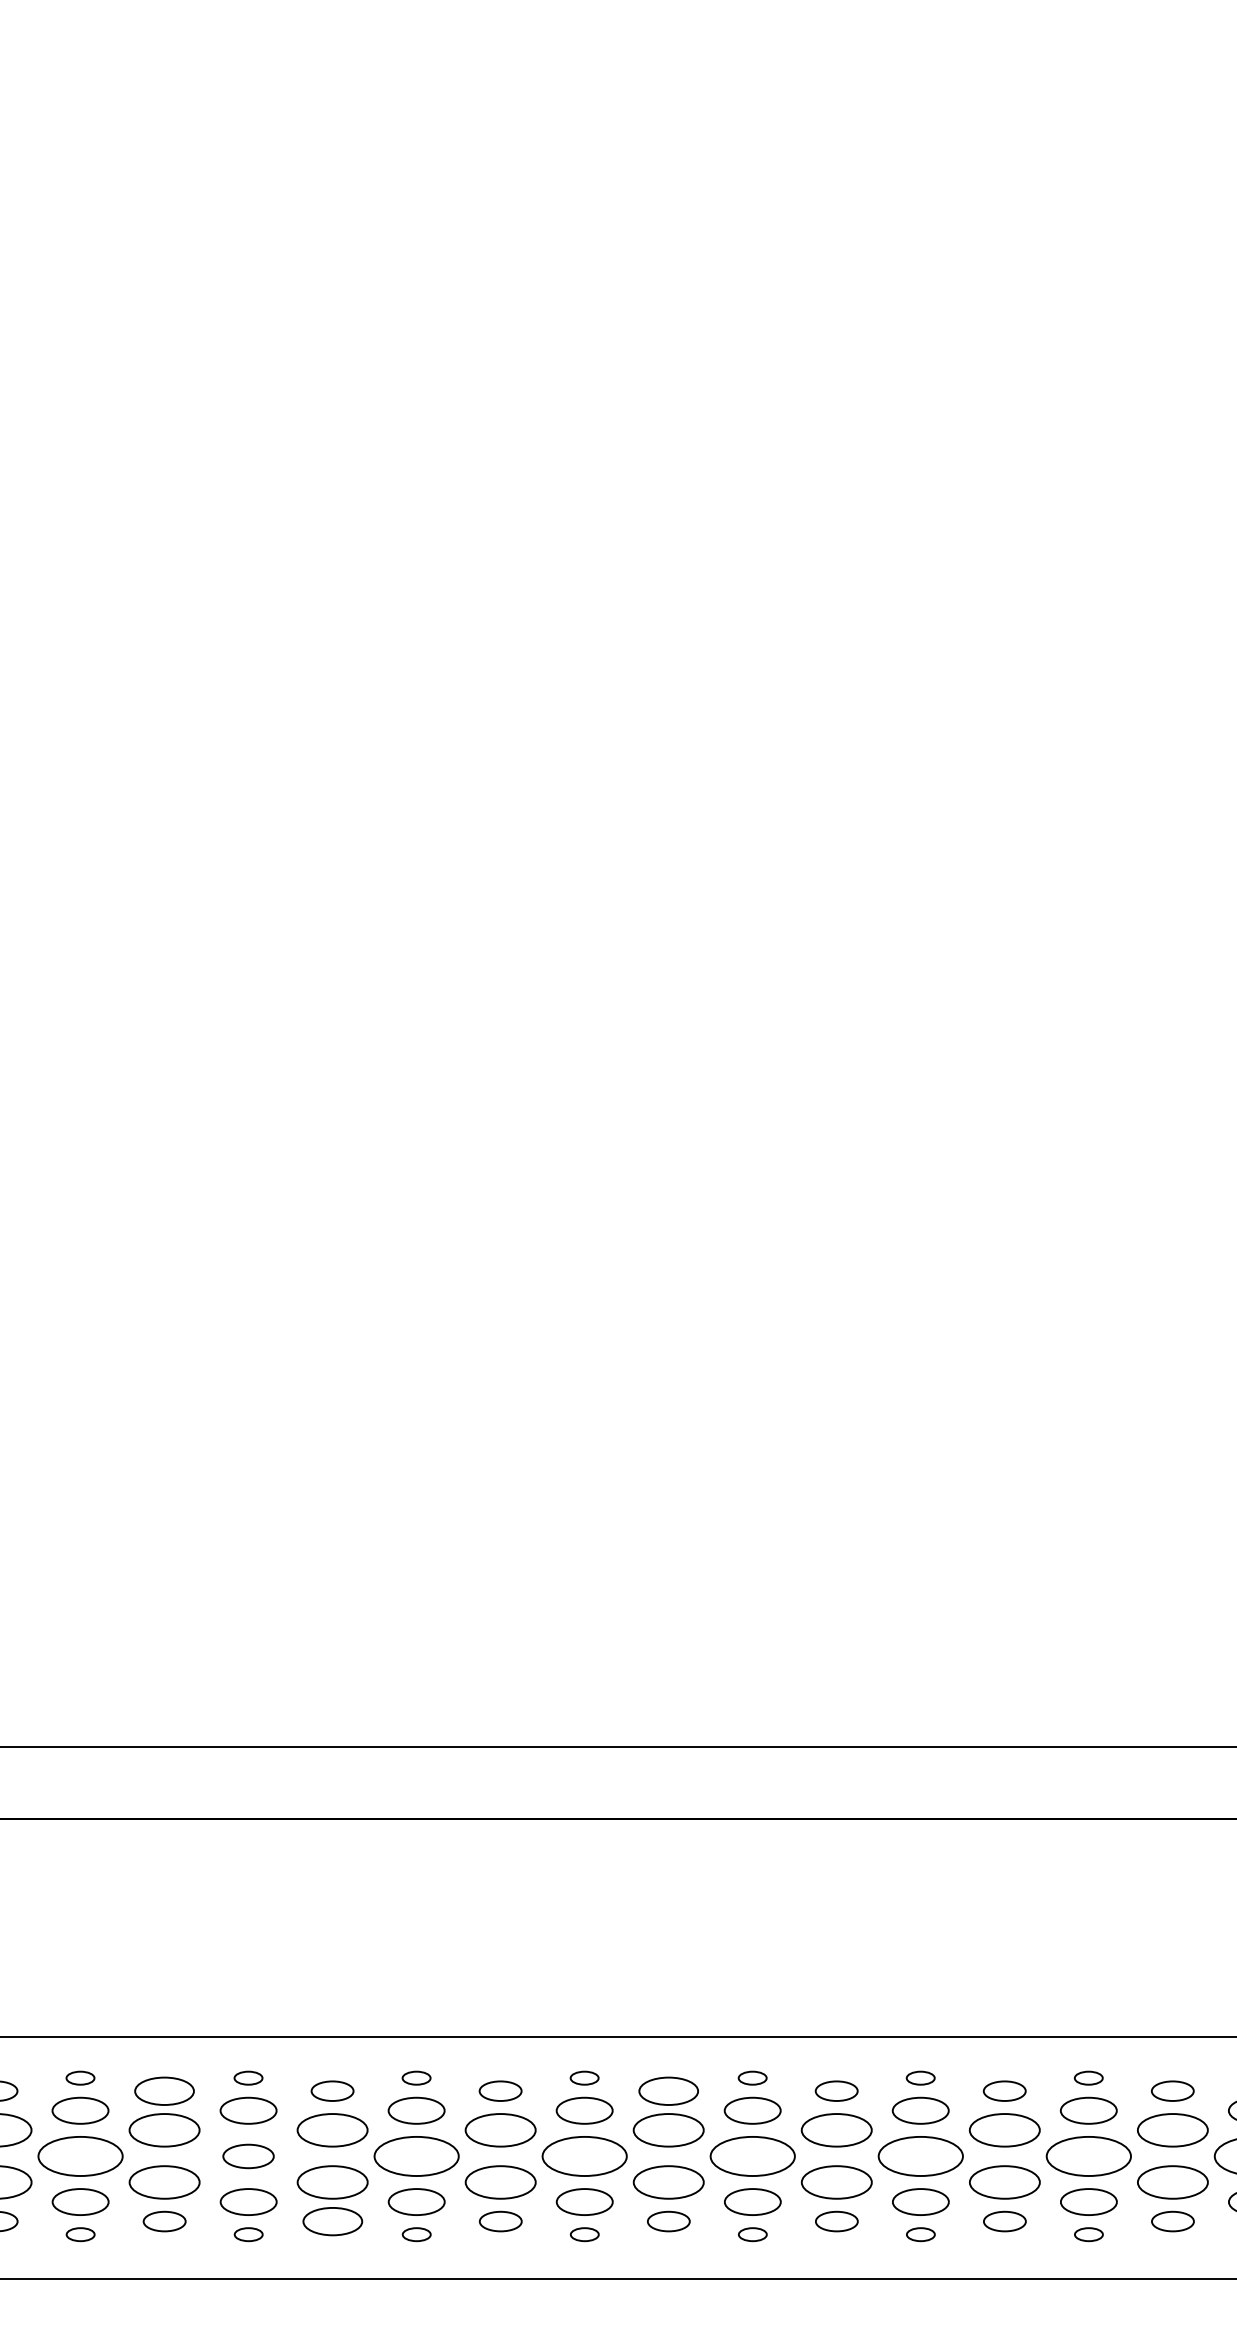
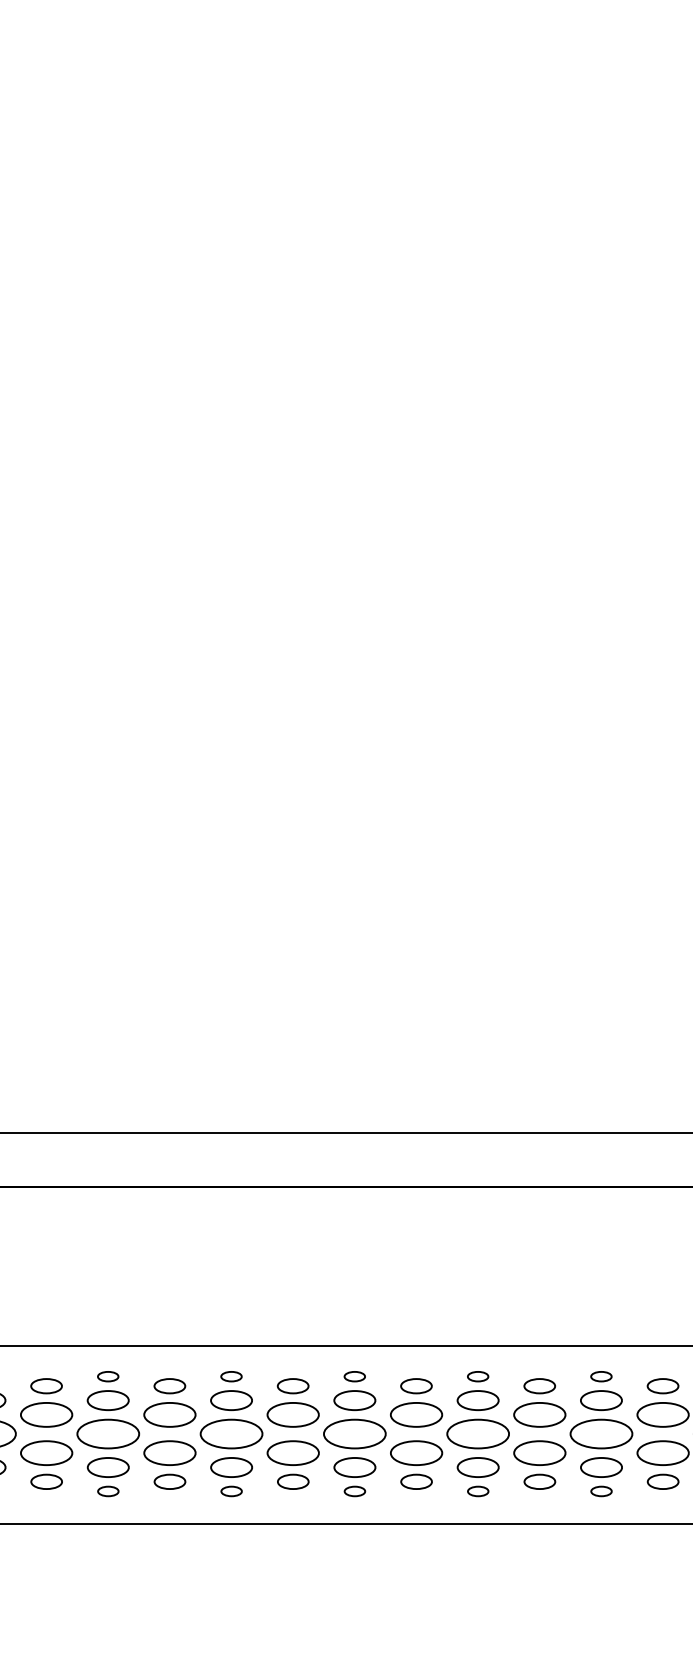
part: (164, 2090) -> (169, 1385), size x0.71
part: (668, 2090) -> (539, 1385), size x0.71
part: (248, 2156) -> (231, 1434), size x1.67
part: (332, 2221) -> (293, 1481), size x0.71

